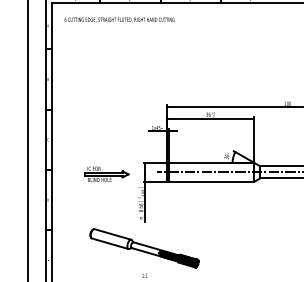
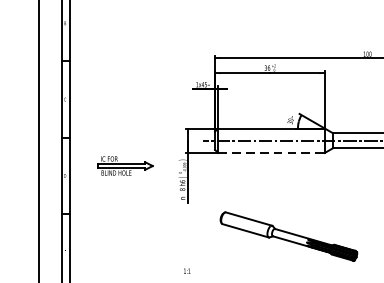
part: (106, 173) -> (124, 164), moved
line: (212, 182) -> (272, 153), solid -> dashed
part: (144, 248) -> (288, 236), moved

